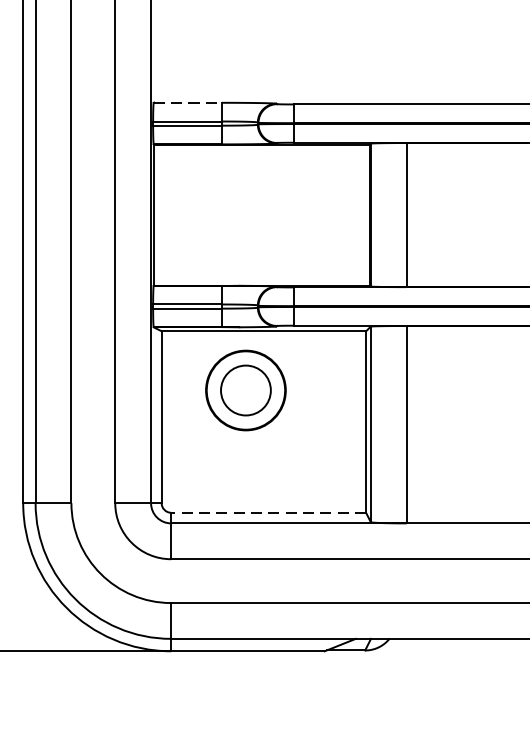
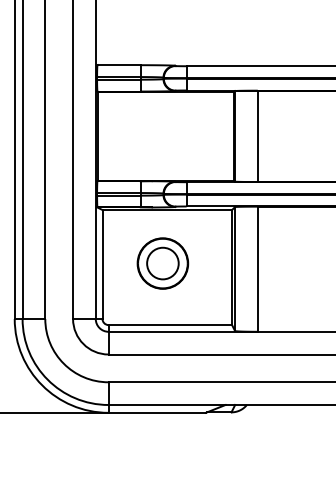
line: (188, 103) -> (119, 65), dashed -> solid
part: (245, 390) -> (162, 263), moved
line: (268, 513) -> (170, 325), dashed -> solid

